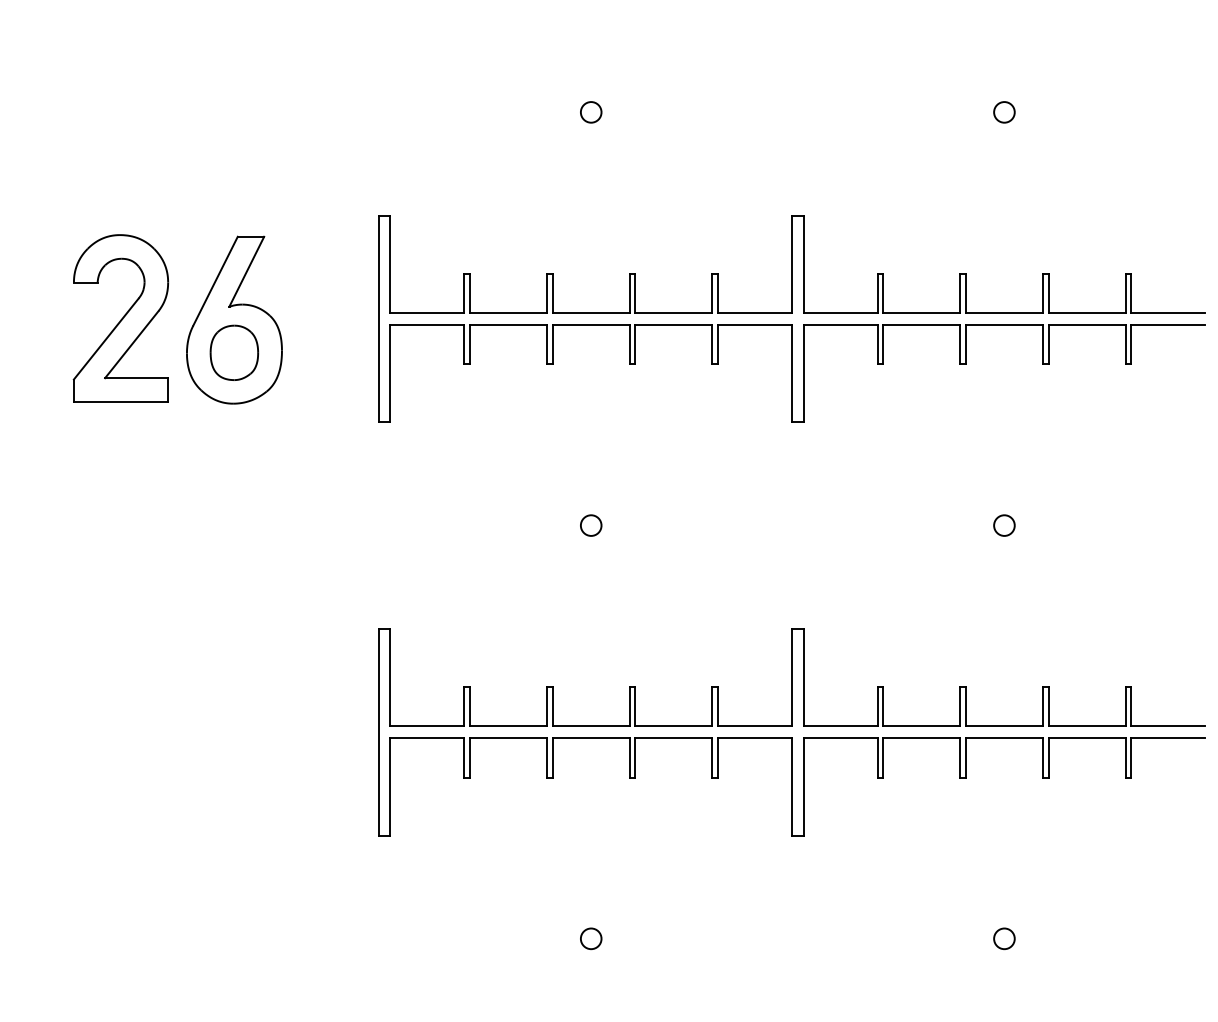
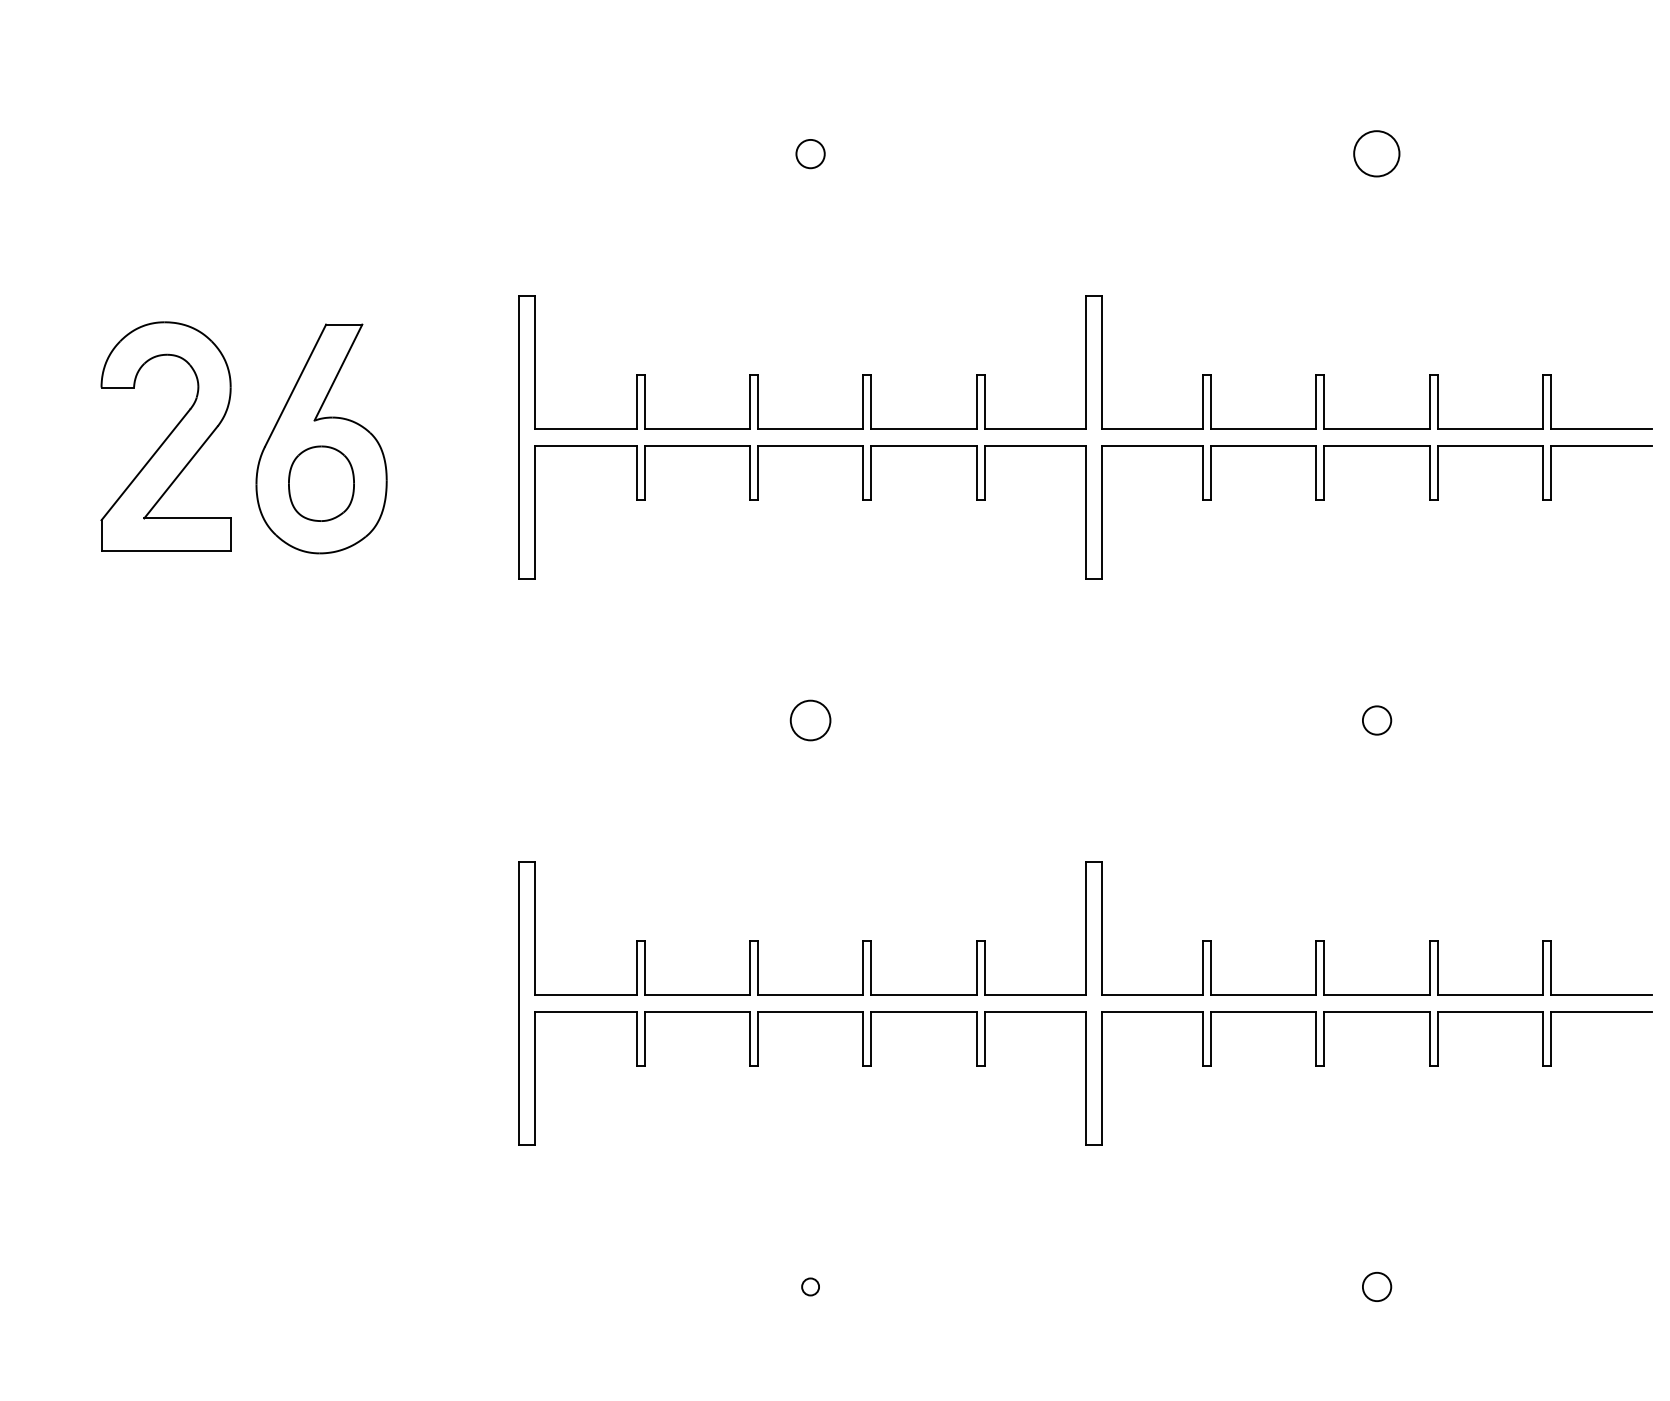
circle: (1004, 112) -> (1377, 154), size x1.6
circle: (591, 525) -> (810, 720), size x1.4
circle: (591, 938) -> (810, 1286), size x0.6

